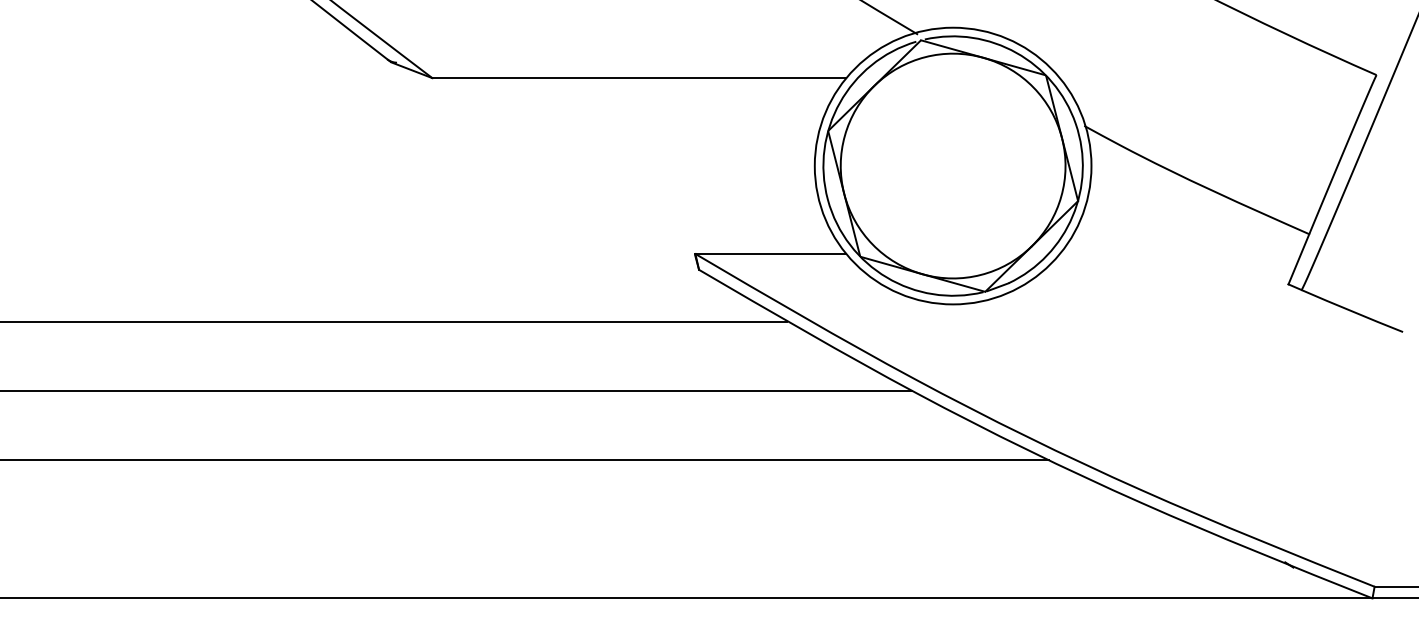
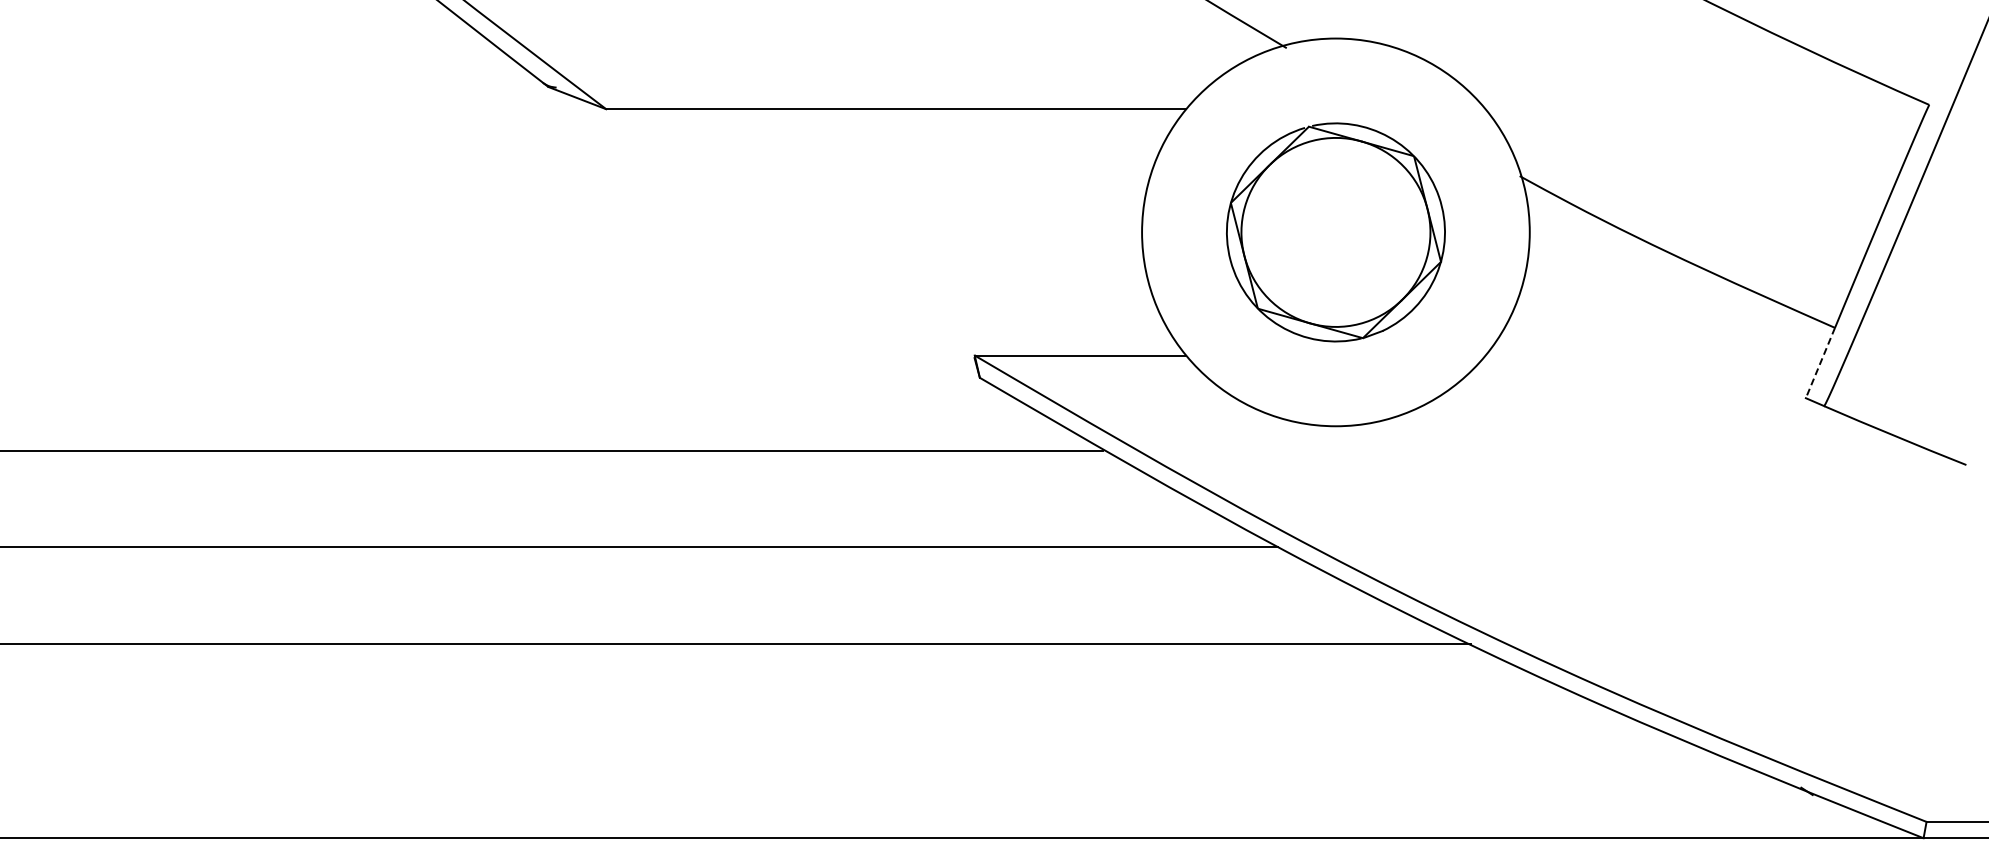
part: (952, 166) -> (1335, 232), size x0.6
line: (1298, 259) -> (1820, 363), solid -> dashed

